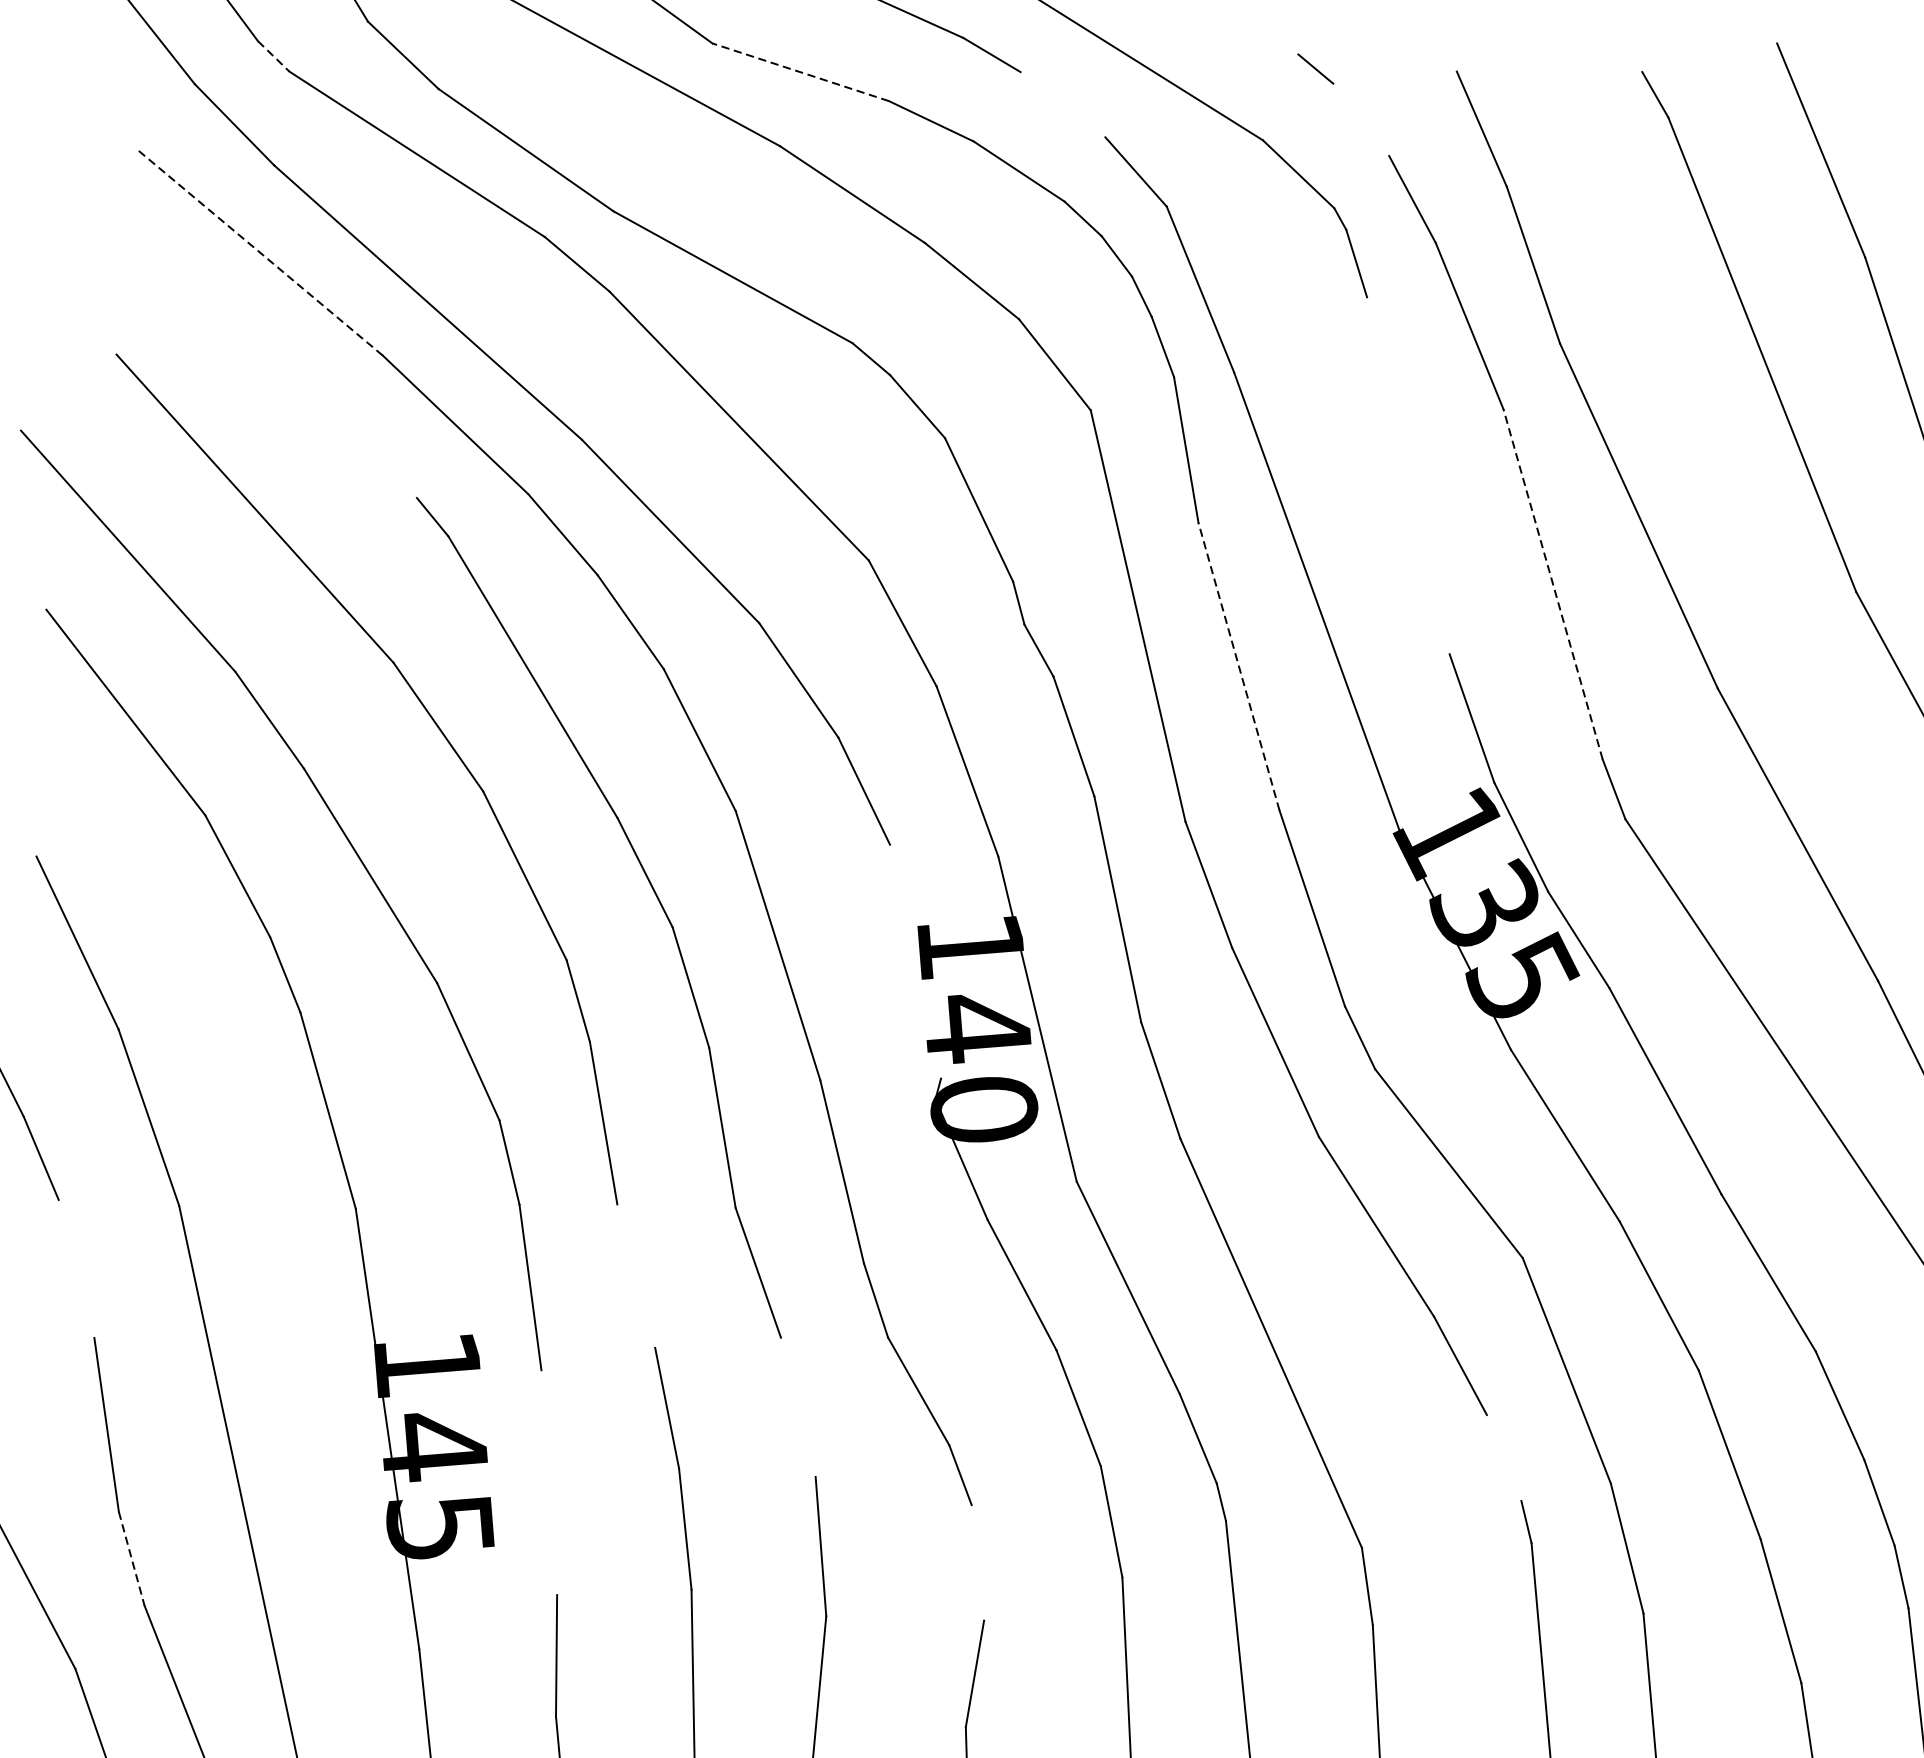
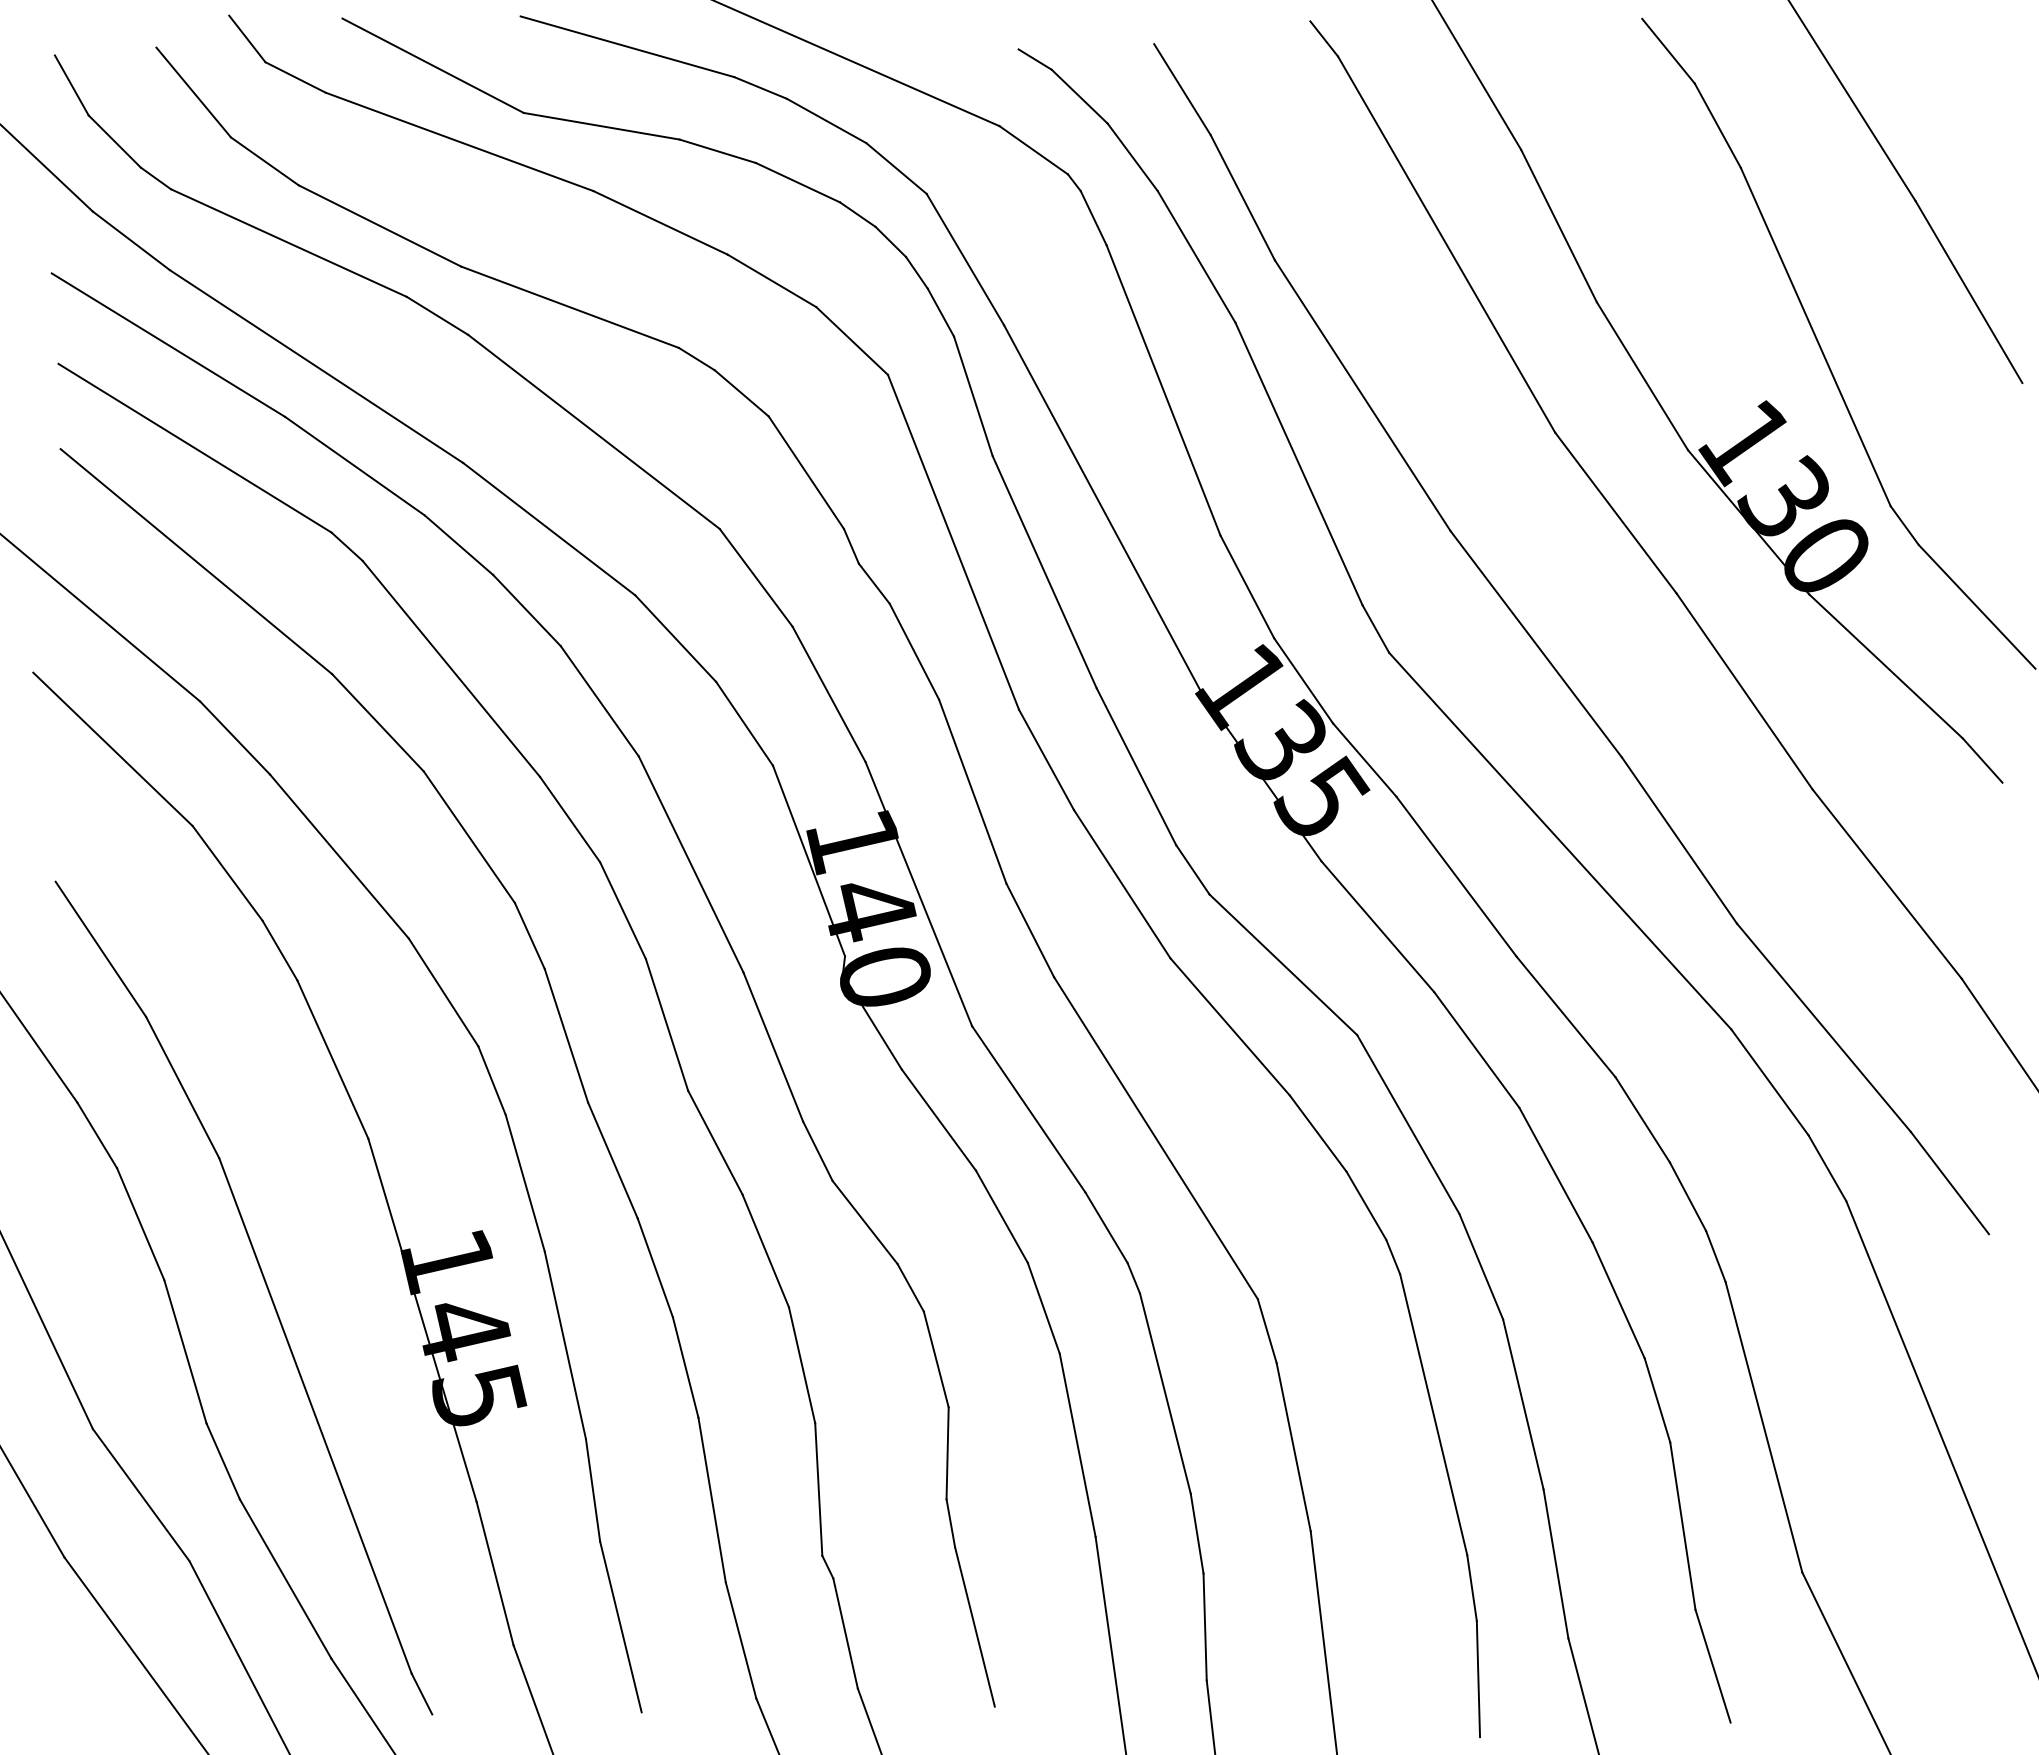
line: (273, 56) -> (155, 178), dashed -> solid
line: (800, 72) -> (601, 126), dashed -> solid
line: (1062, 104) -> (826, 120), added
line: (1361, 119) -> (1079, 96), added
line: (259, 252) -> (168, 345), dashed -> solid
line: (272, 375) -> (194, 447), added
line: (1408, 475) -> (1163, 390), added
line: (1553, 583) -> (1299, 463), dashed -> solid
line: (1238, 665) -> (1044, 571), dashed -> solid
line: (915, 961) -> (808, 860), added
line: (76, 1268) -> (140, 1223), added
line: (635, 1276) -> (612, 1160), added
line: (798, 1406) -> (765, 1250), added
line: (1504, 1457) -> (1366, 1205), added
line: (548, 1482) -> (564, 1345), added
line: (132, 1559) -> (223, 1461), dashed -> solid
line: (976, 1562) -> (935, 1359), added

